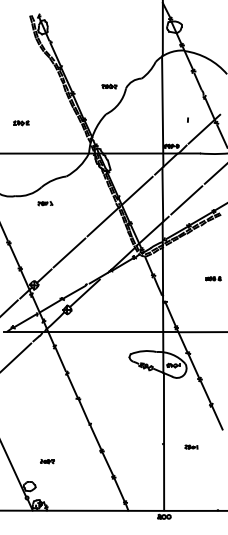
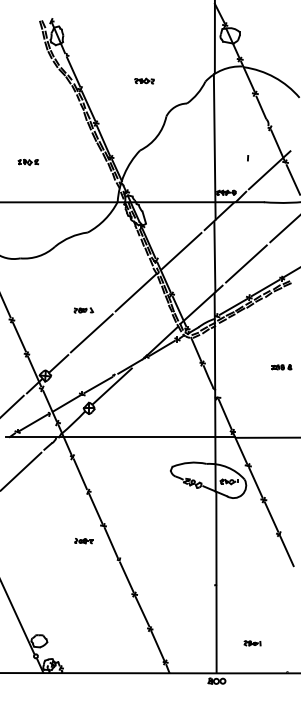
part: (109, 86) -> (144, 80), moved
part: (45, 203) -> (83, 310), moved
part: (191, 446) -> (252, 642), moved
part: (47, 461) -> (83, 541), moved

